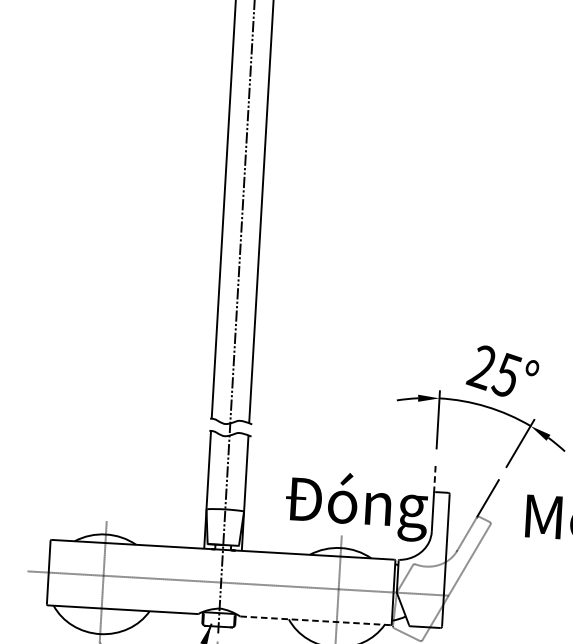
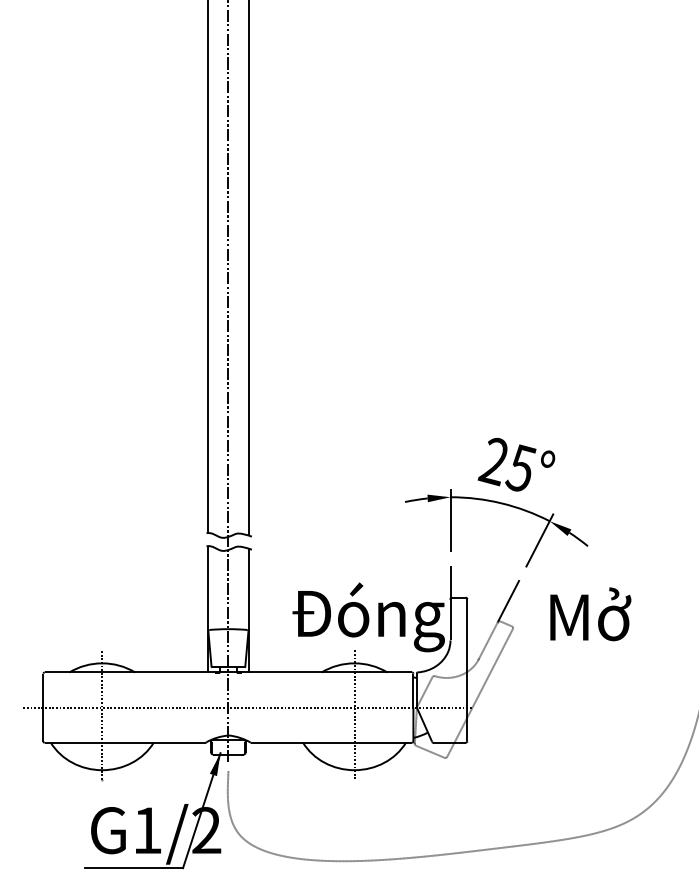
line: (434, 477) -> (450, 582), dashed -> solid
line: (315, 620) -> (331, 742), dashed -> solid

